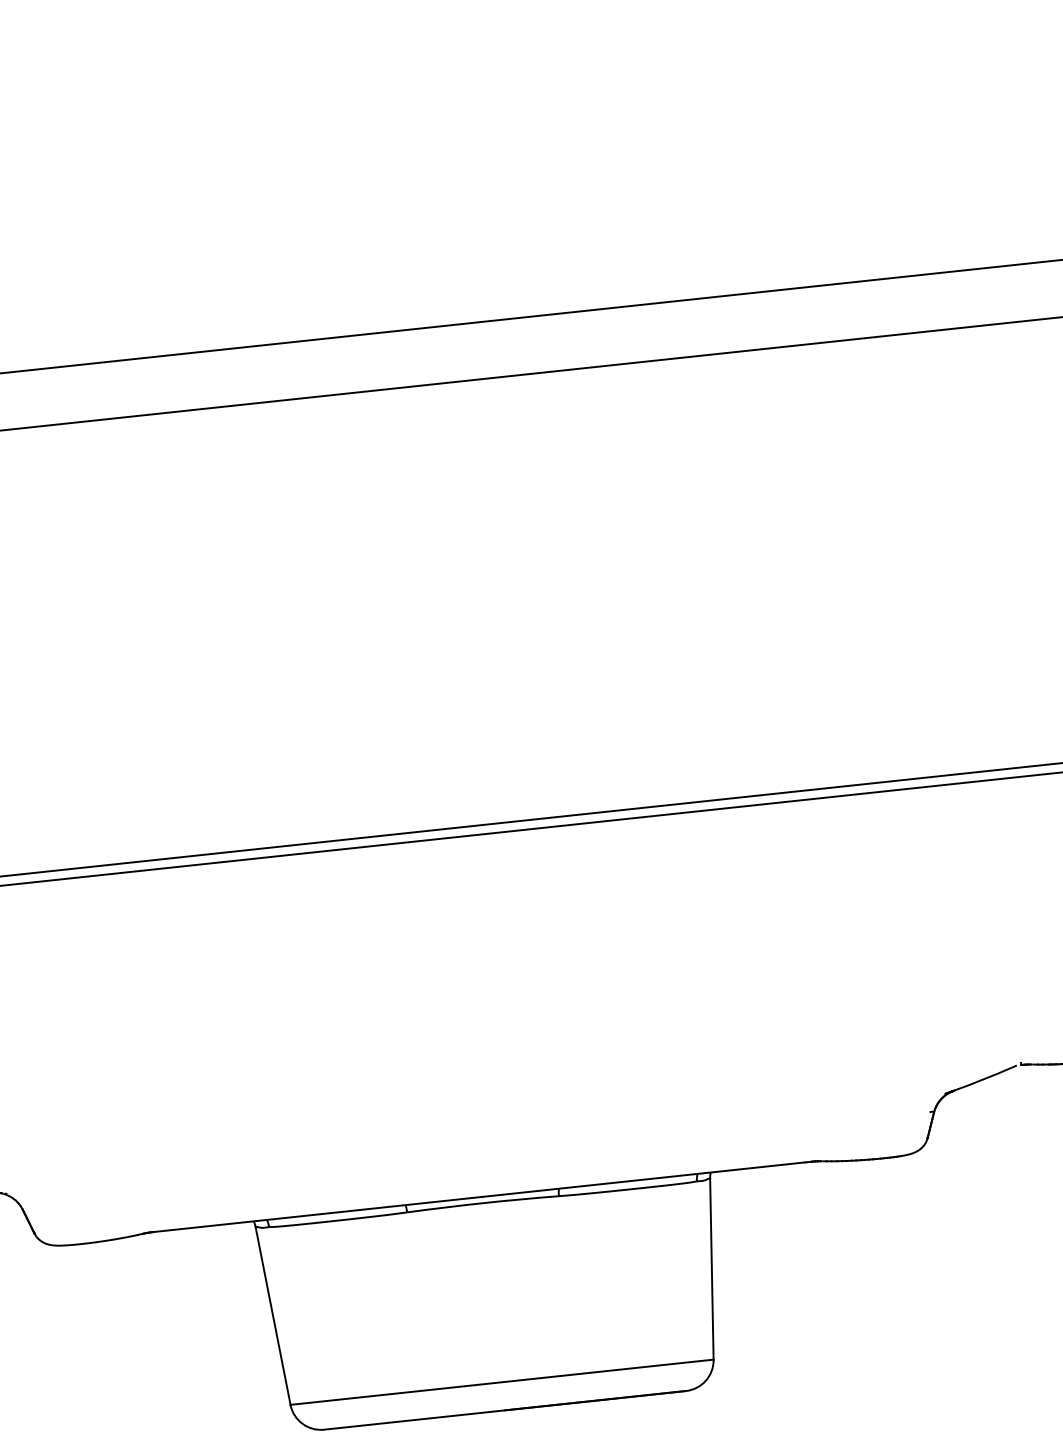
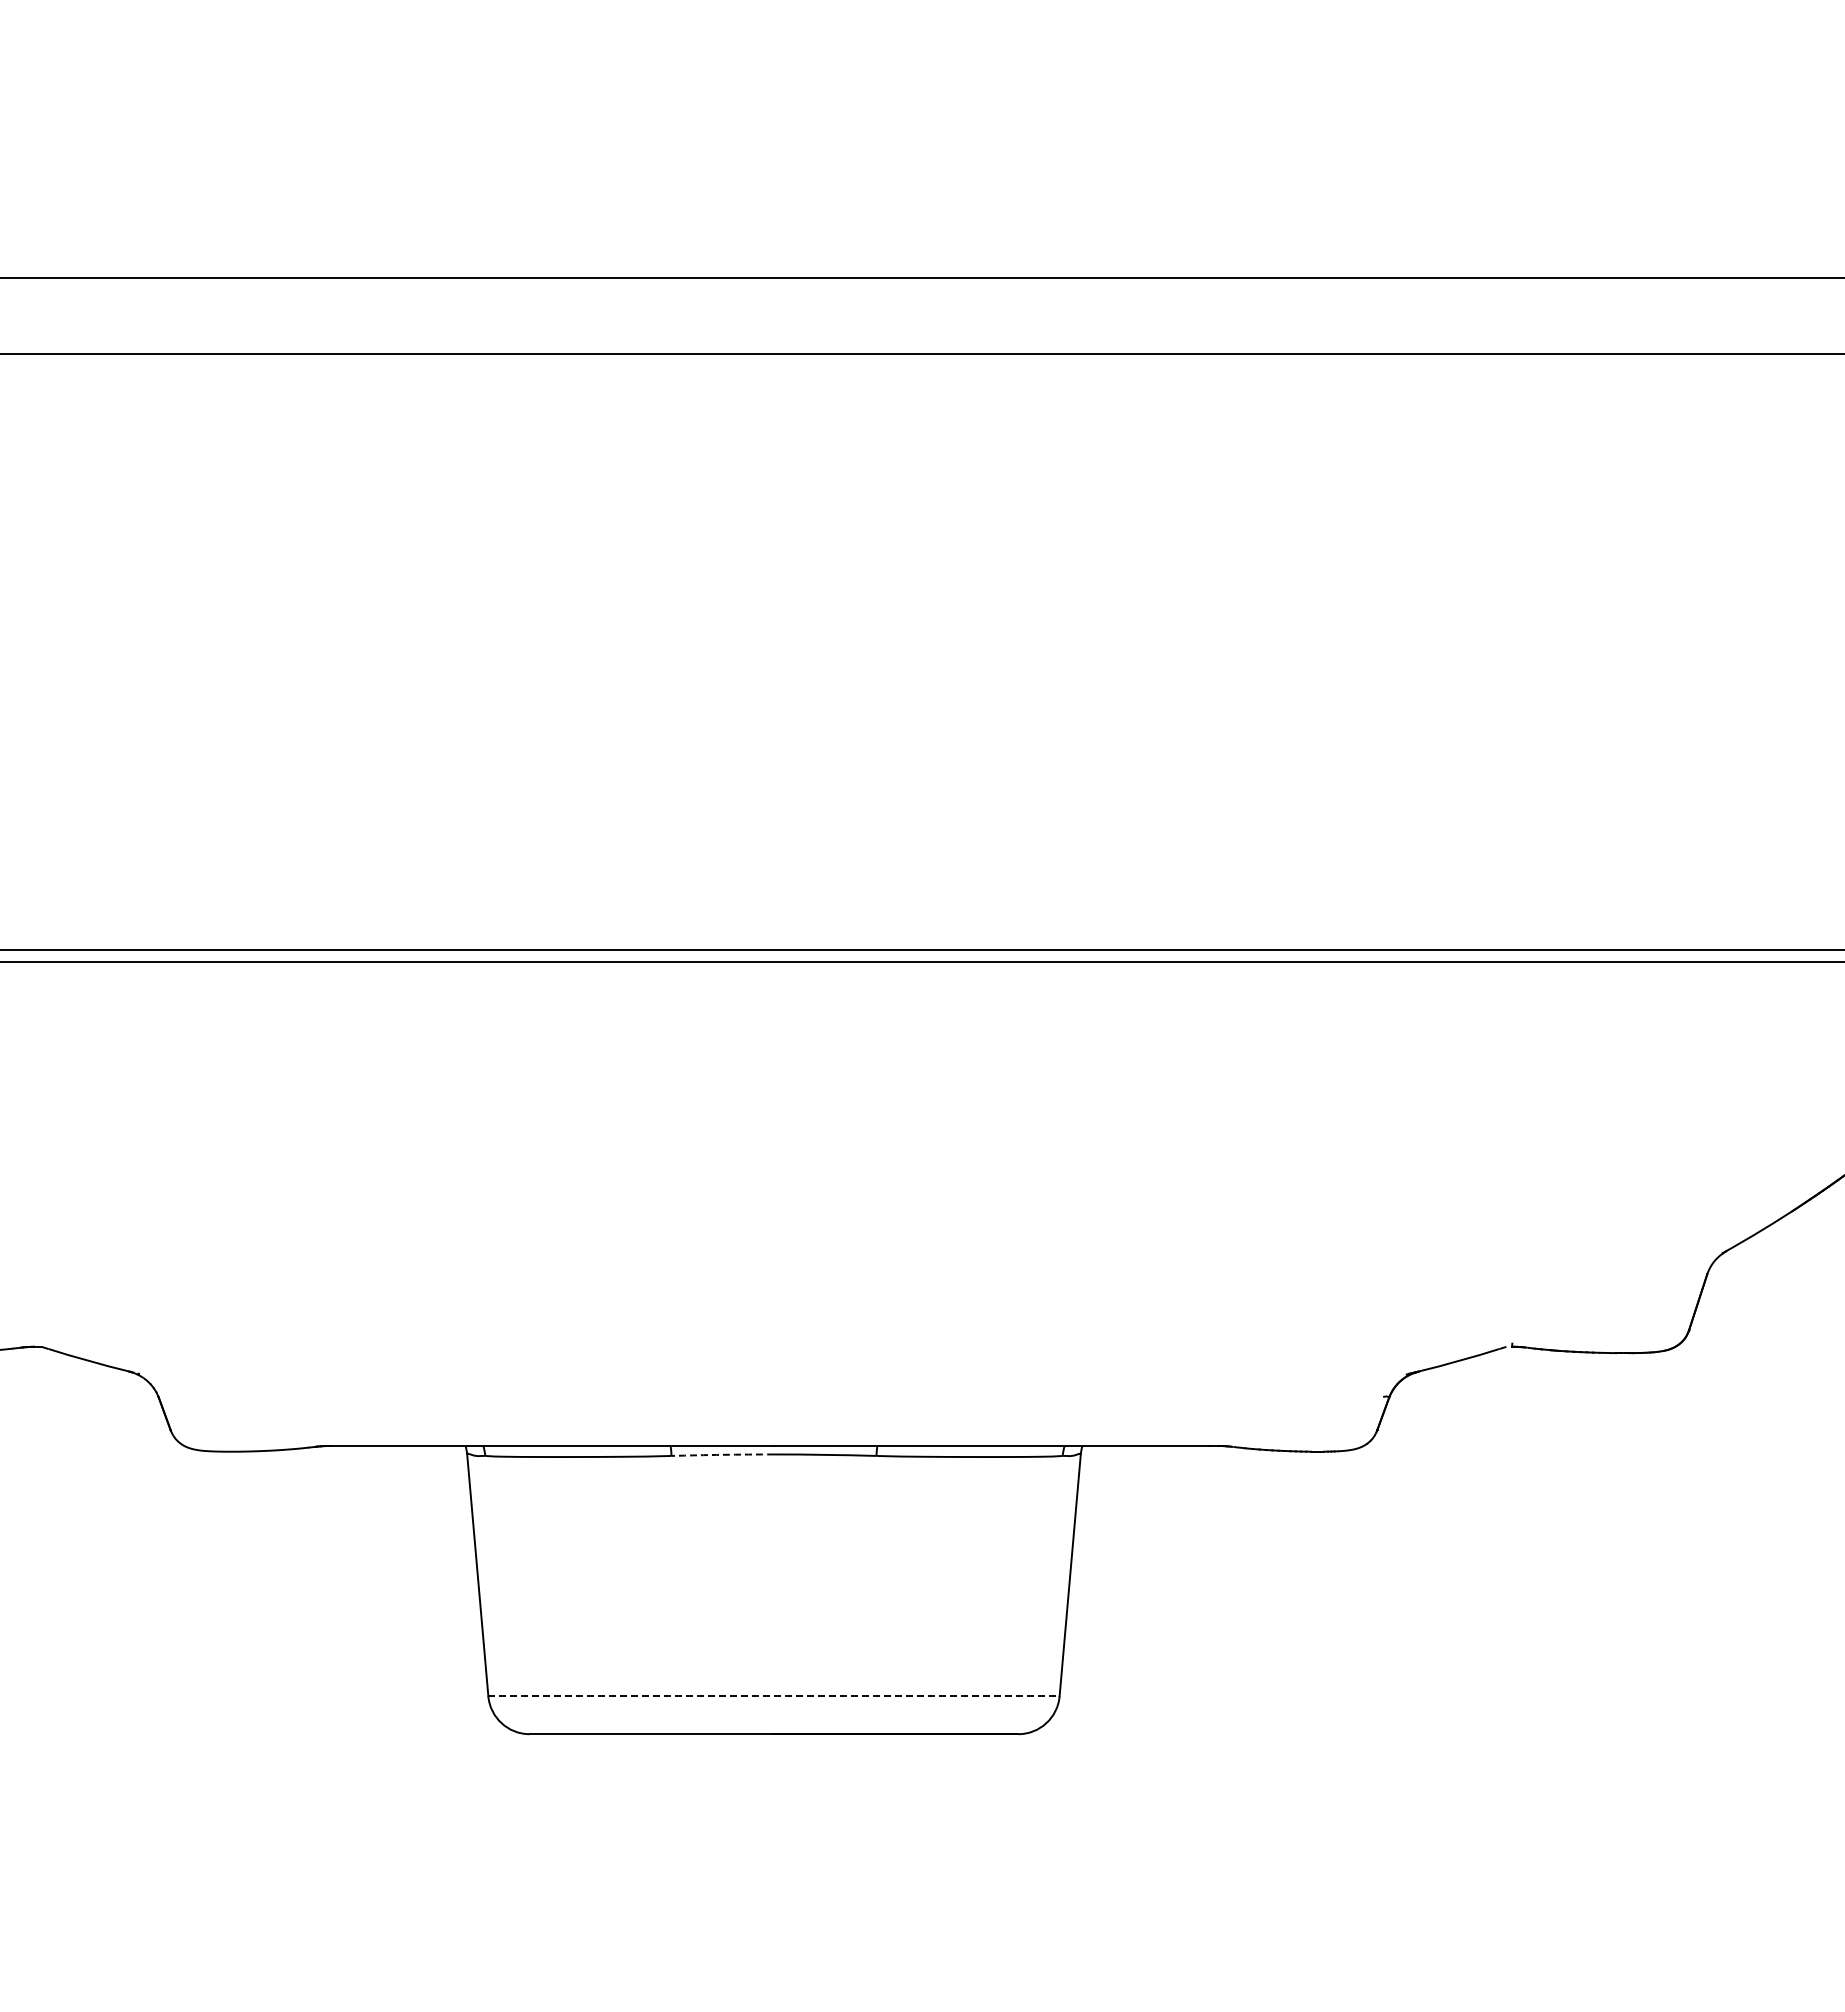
arc: (444, 1207) -> (722, 1454), solid -> dashed
line: (502, 1382) -> (774, 1696), solid -> dashed

